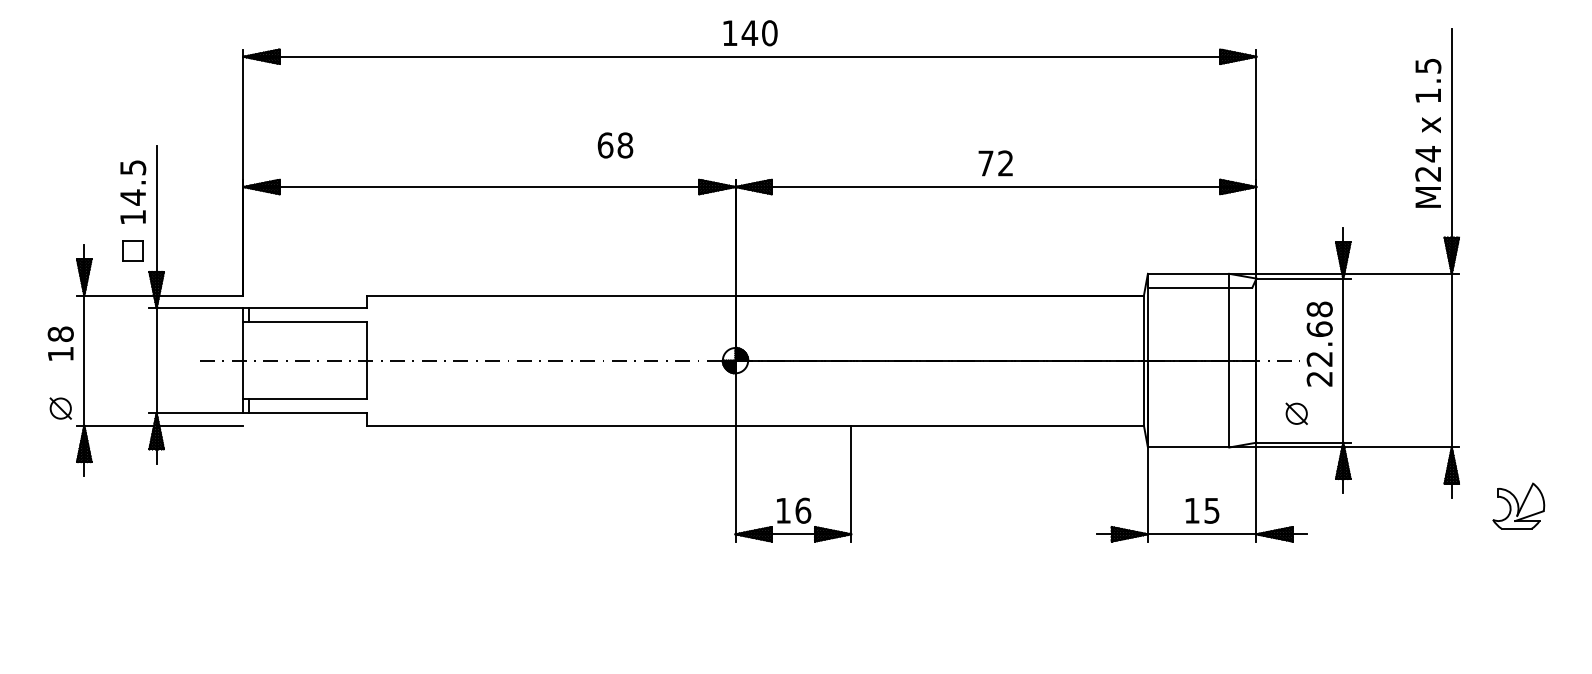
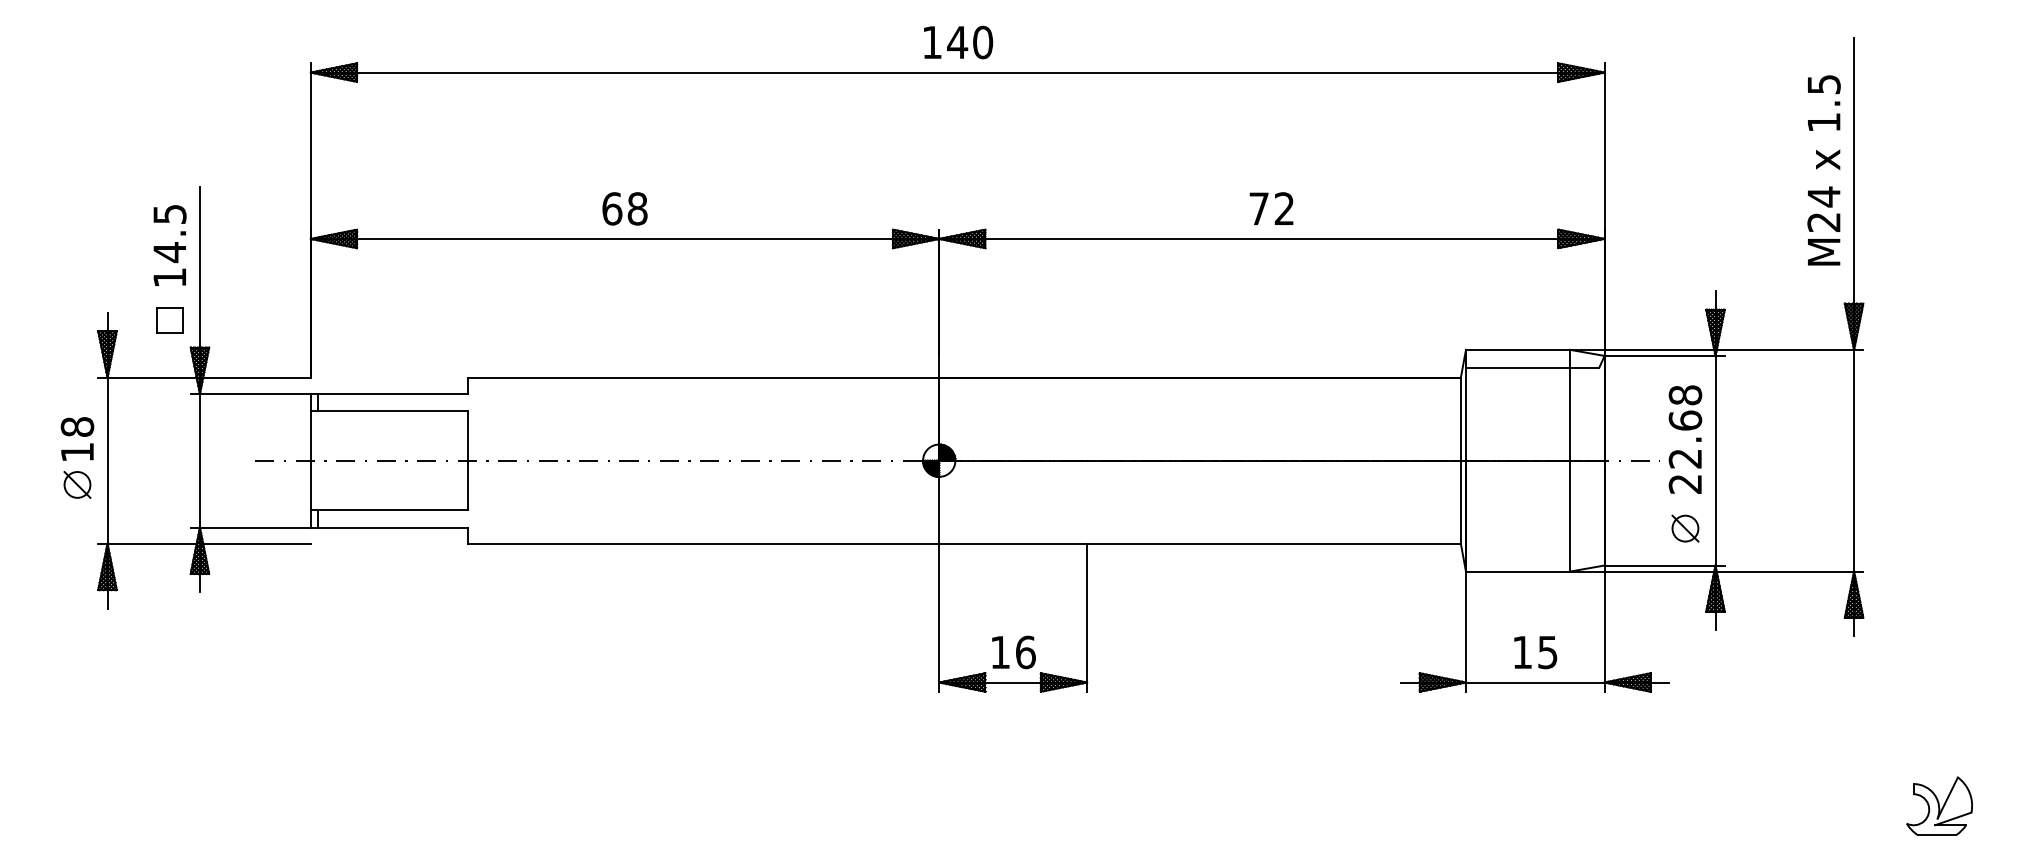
text: (615, 145) -> (625, 208), moved
part: (60, 408) -> (77, 484), moved
part: (1296, 413) -> (1685, 528), moved
part: (1518, 505) -> (1939, 805), moved

